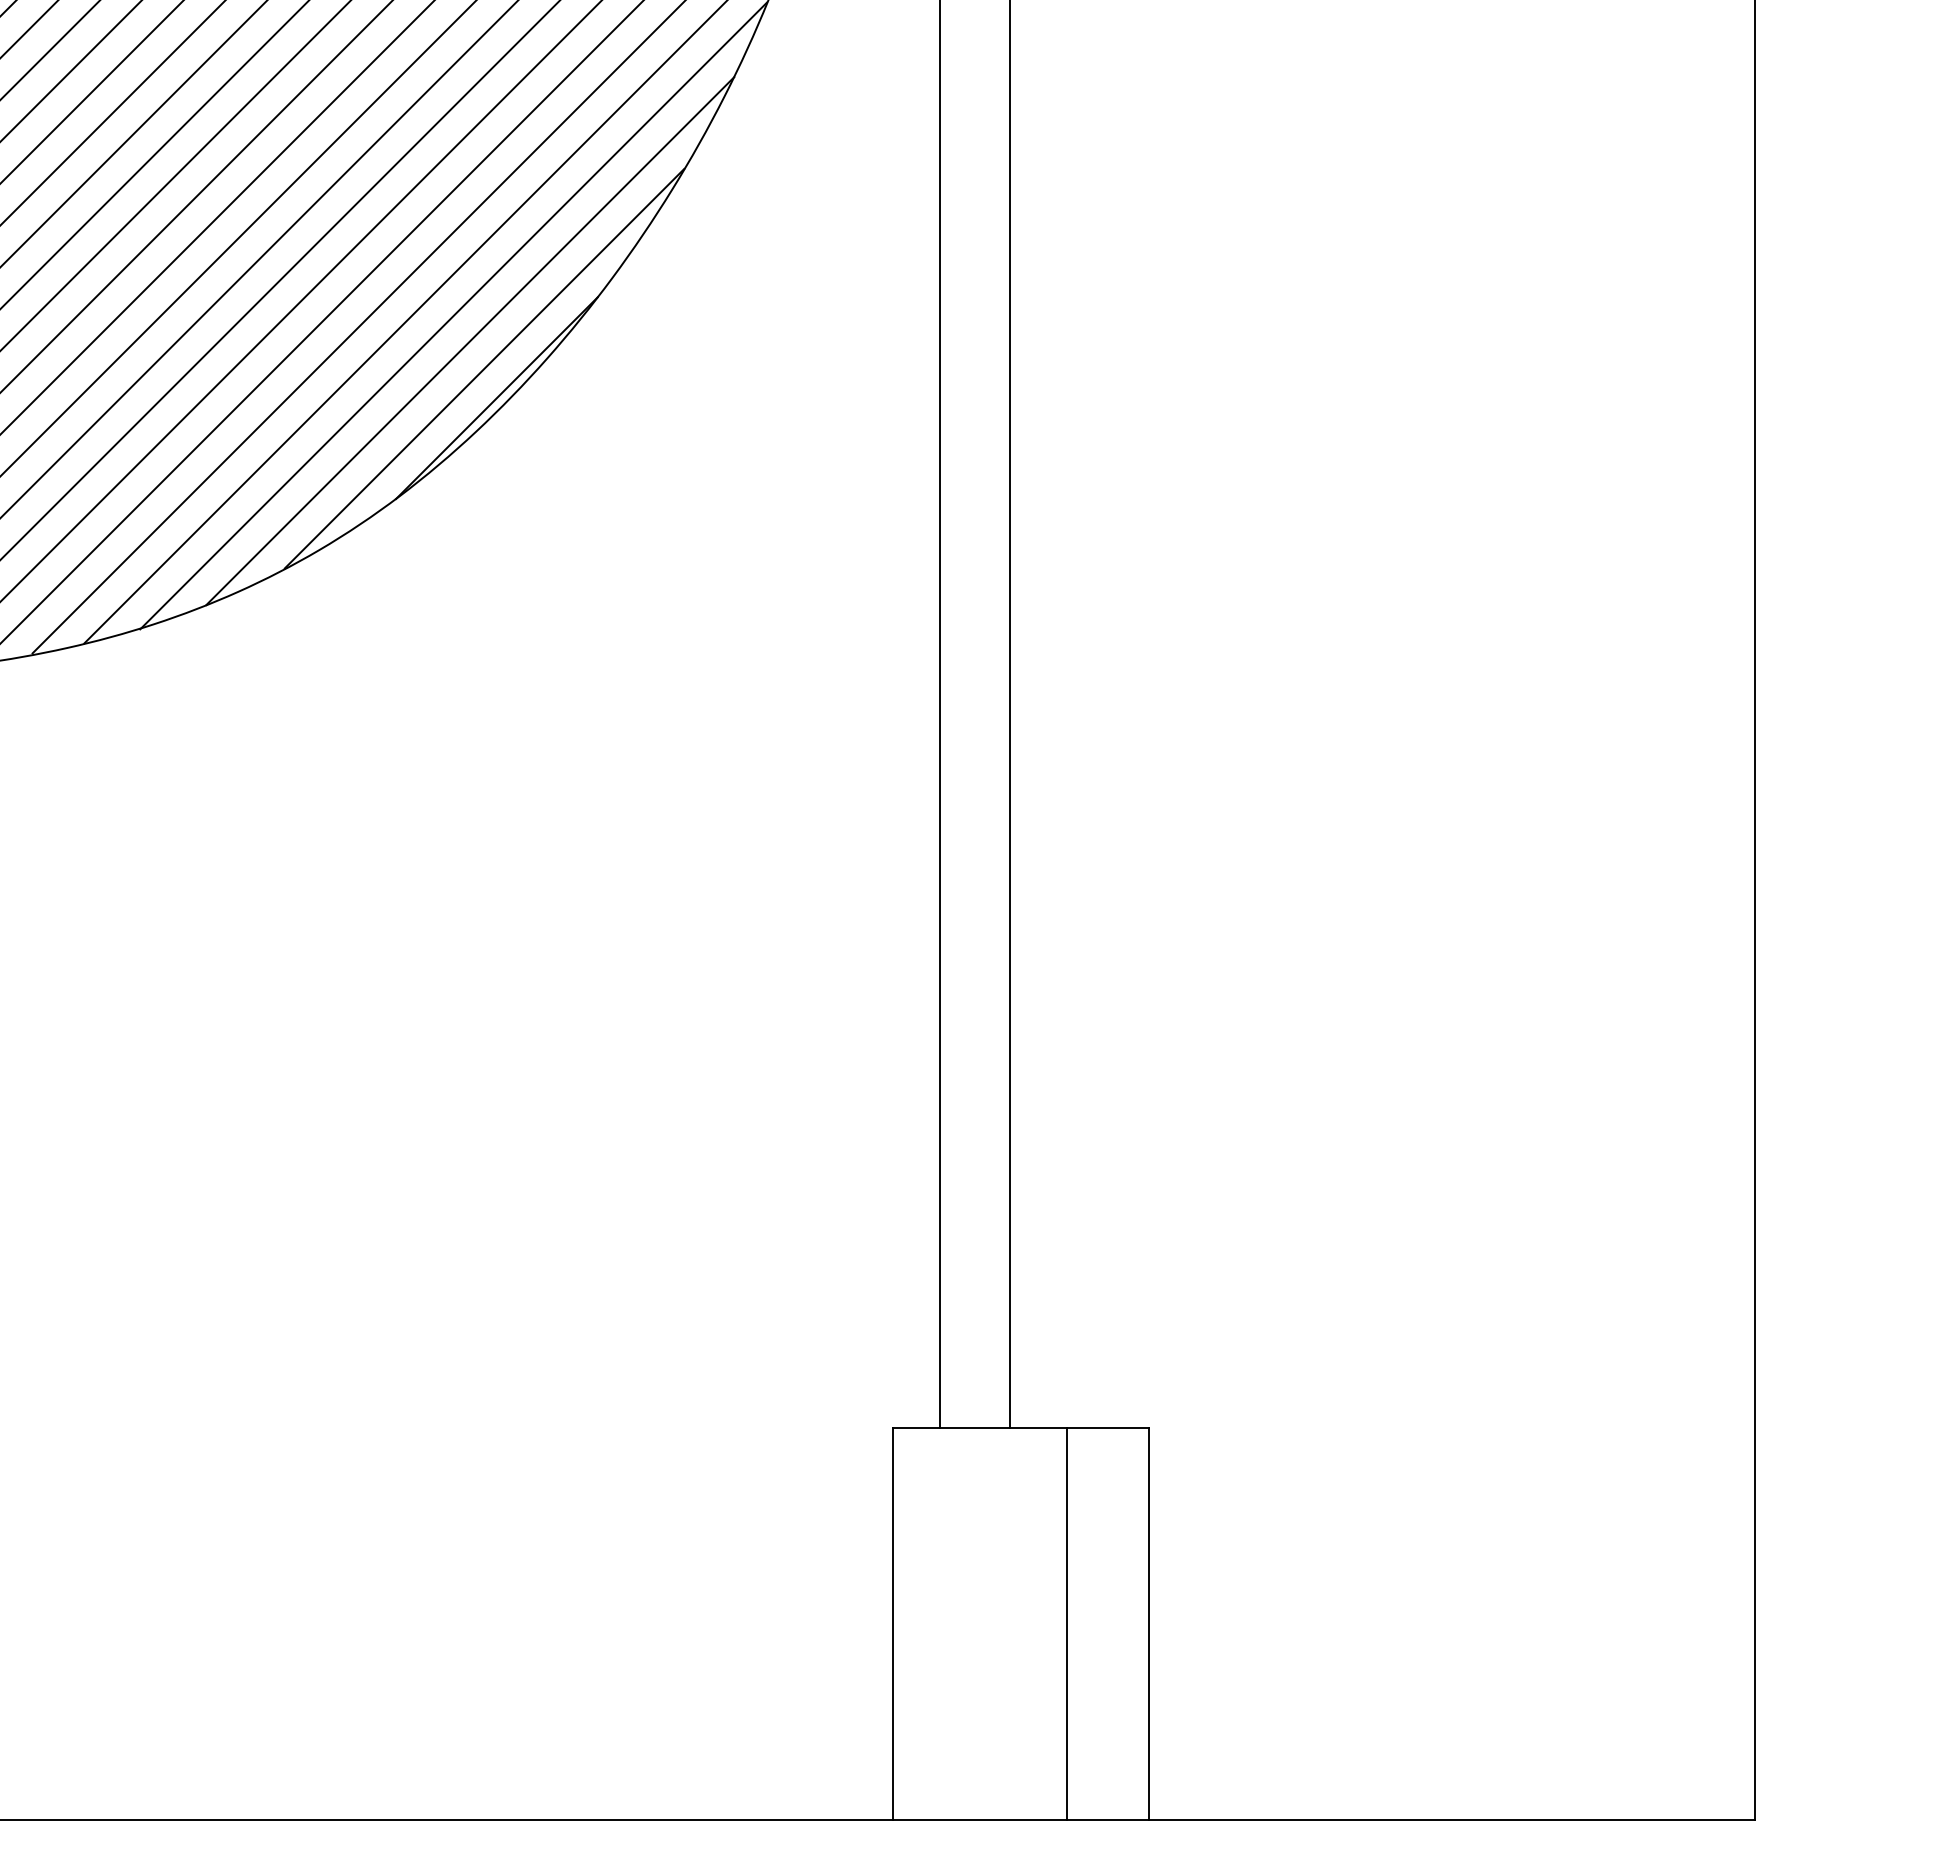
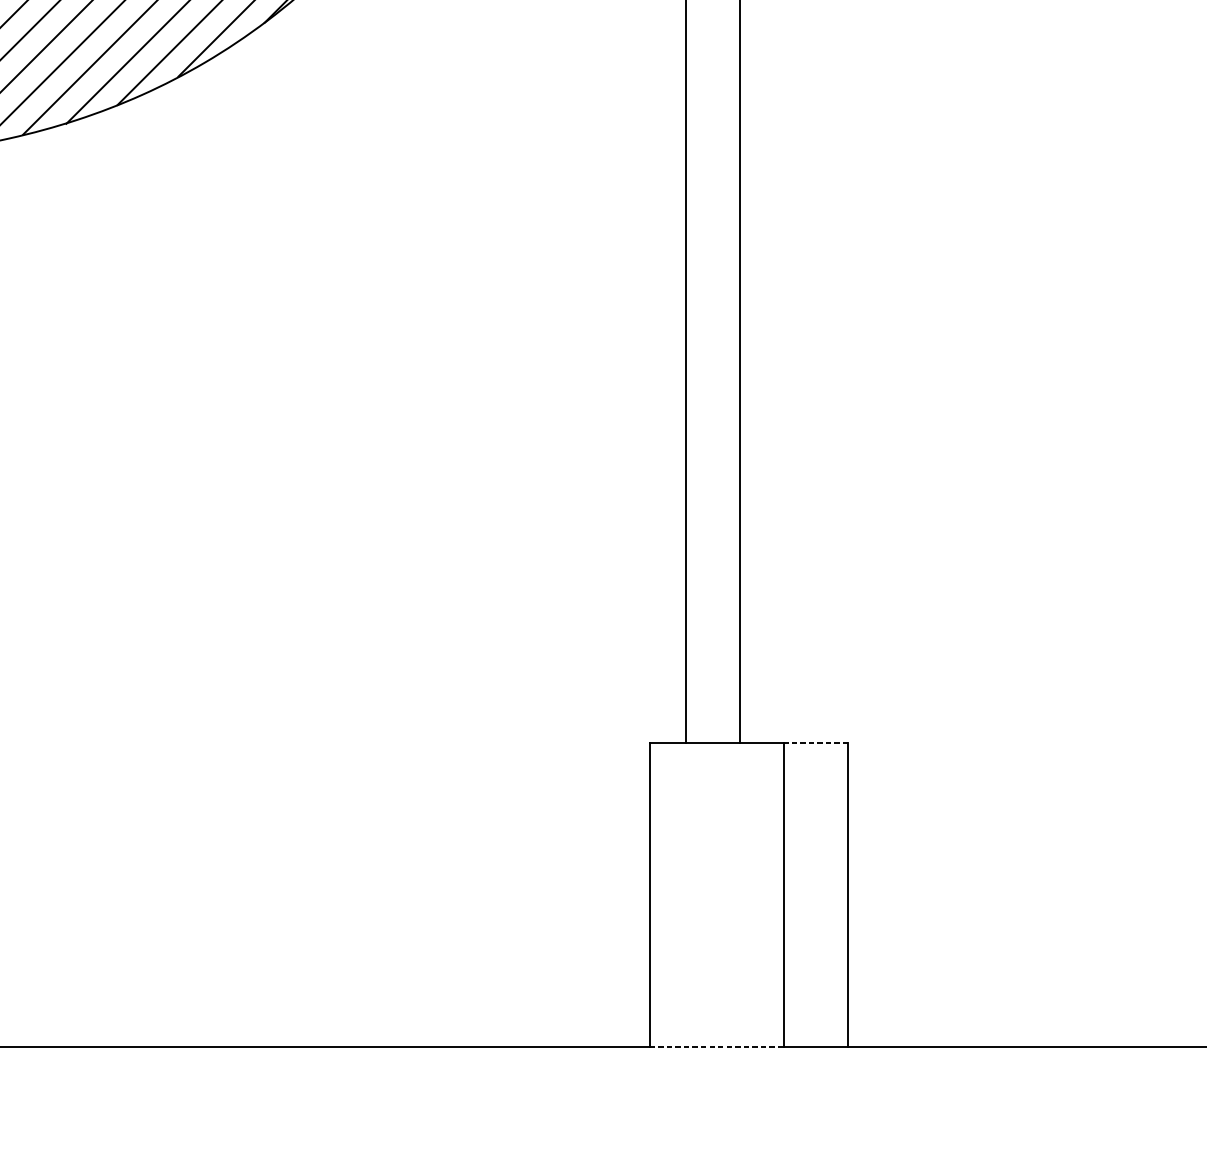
line: (1107, 1427) -> (815, 742), solid -> dashed
line: (979, 1820) -> (716, 1047), solid -> dashed

